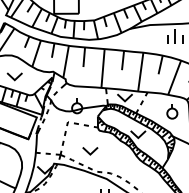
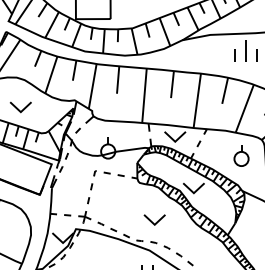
part: (90, 151) -> (154, 220), moved

